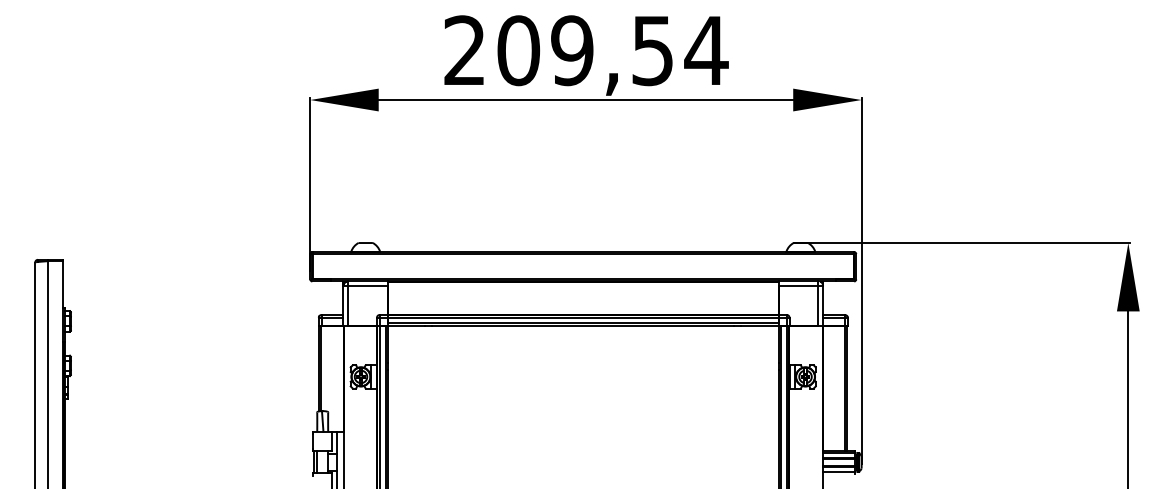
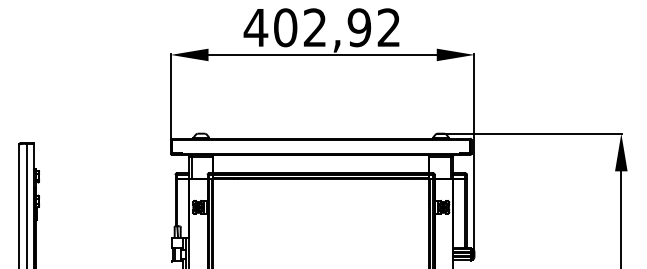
text: (585, 50) -> (322, 27), 209,54 -> 402,92

